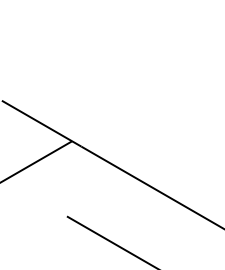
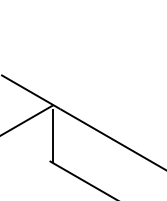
line: (72, 182) -> (53, 135), added

